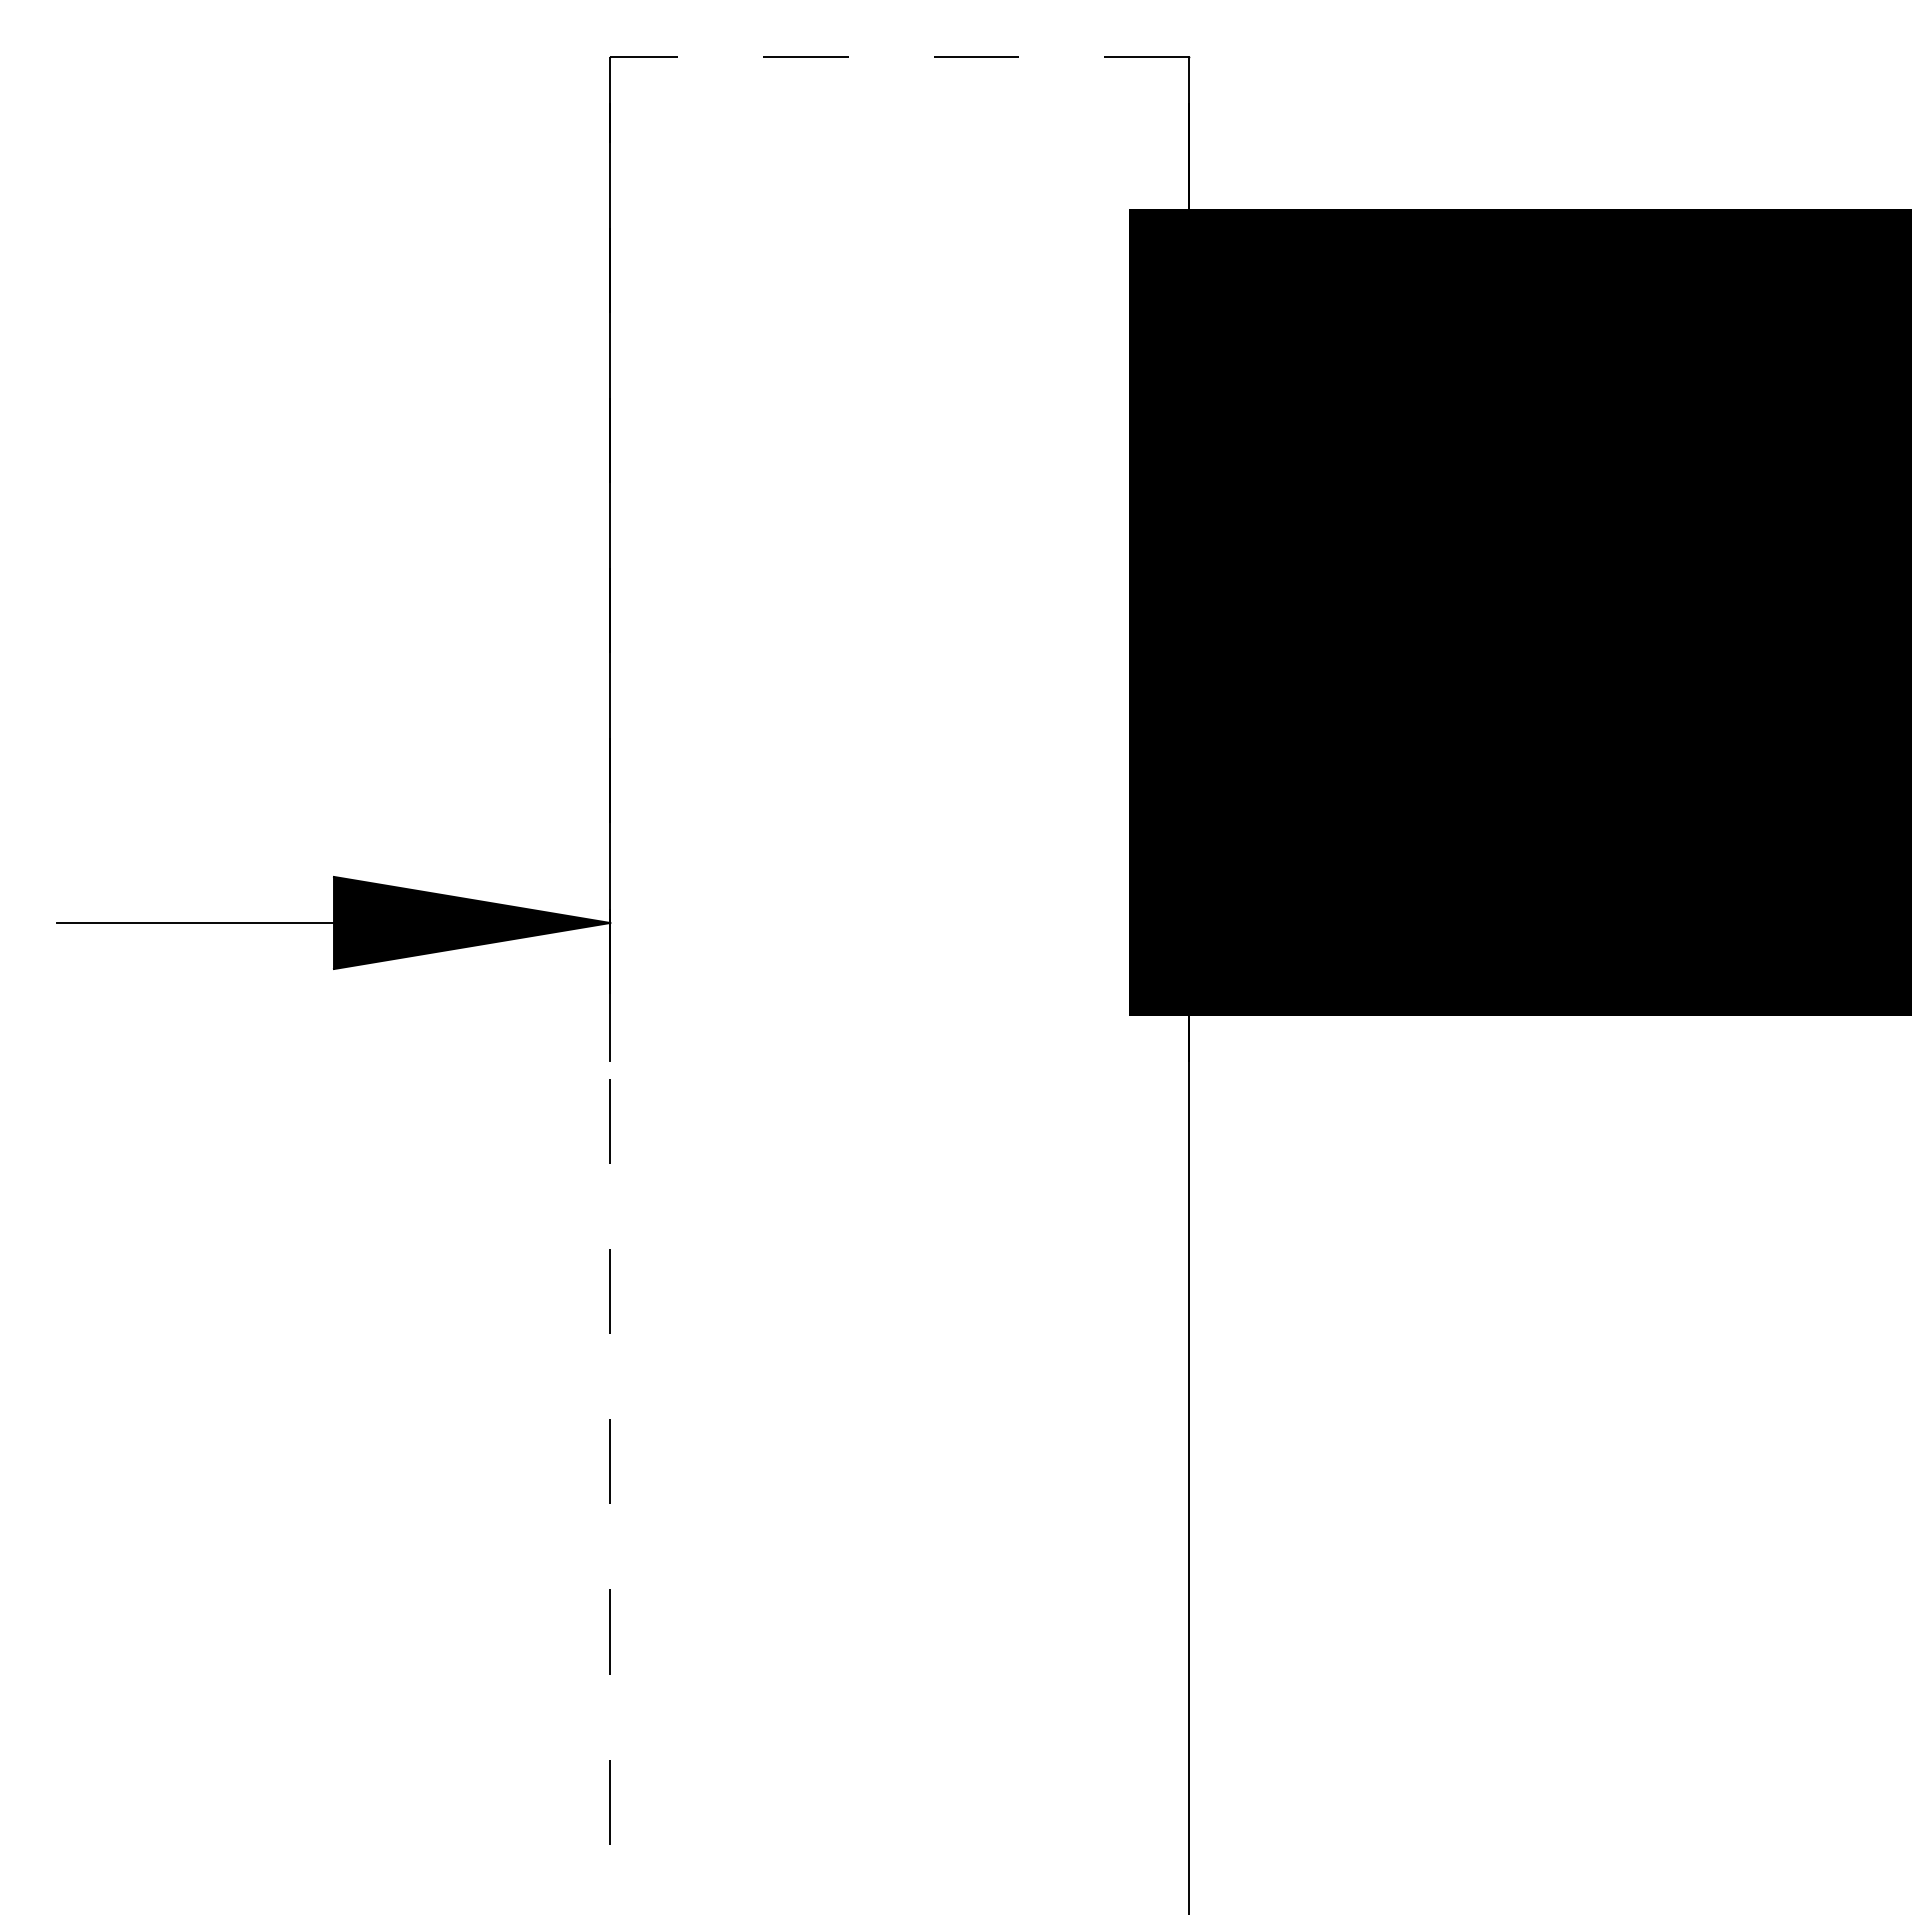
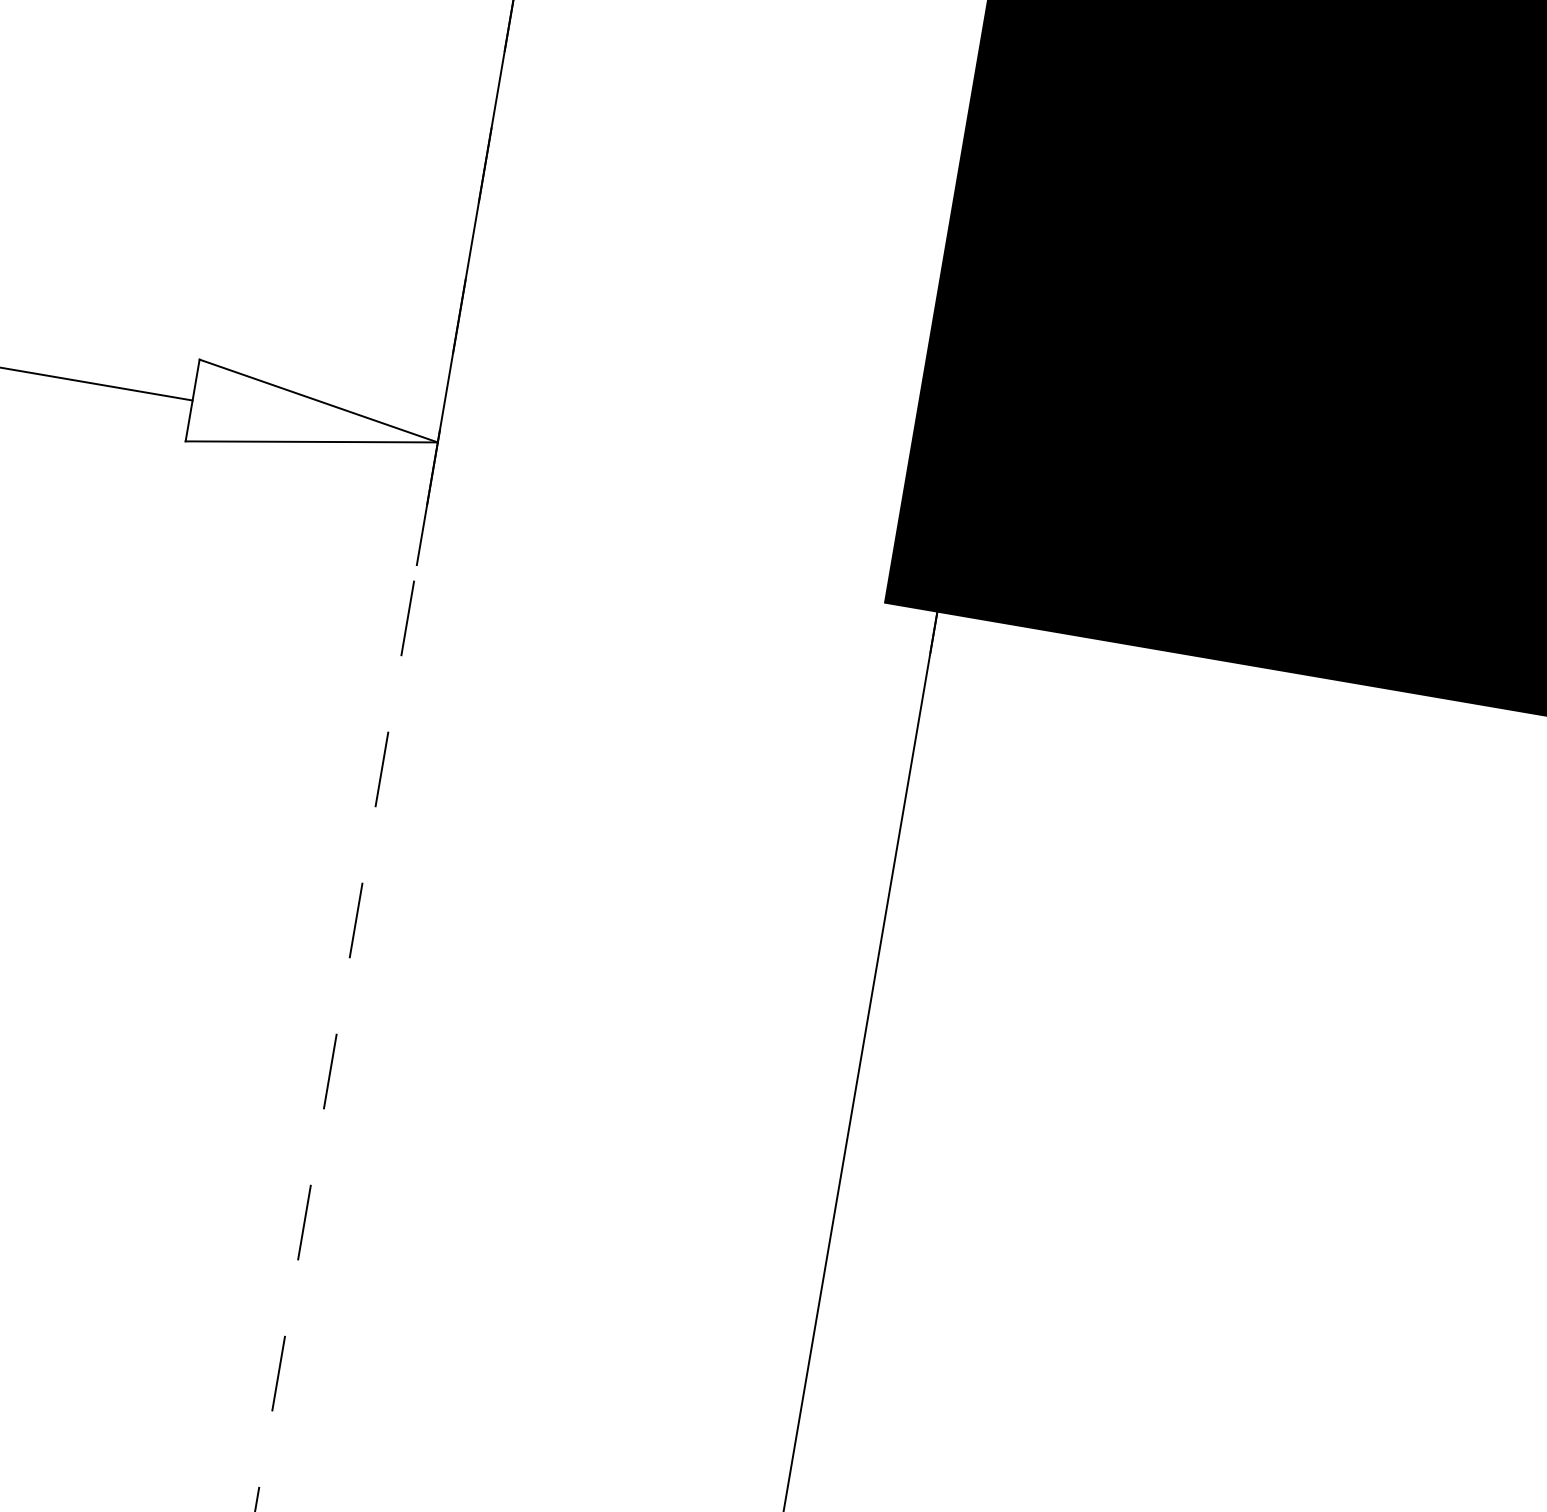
fill: (471, 922) -> (314, 420), removed

